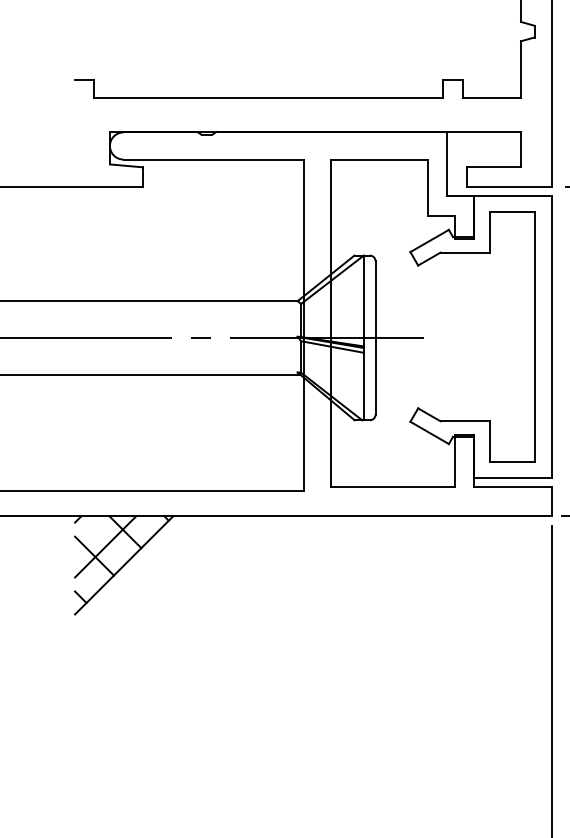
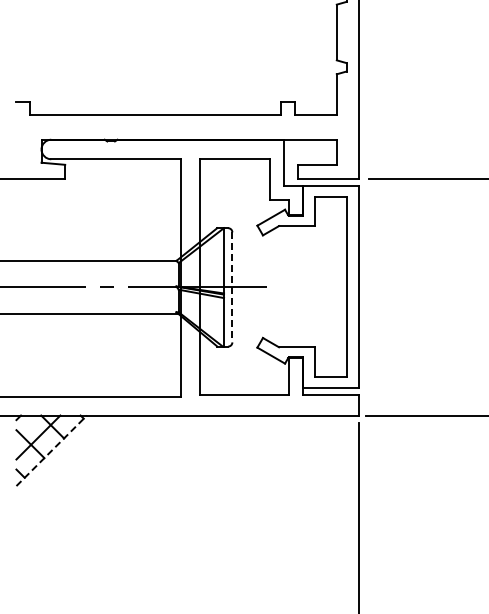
line: (375, 338) -> (232, 287), solid -> dashed
line: (123, 564) -> (51, 450), solid -> dashed

